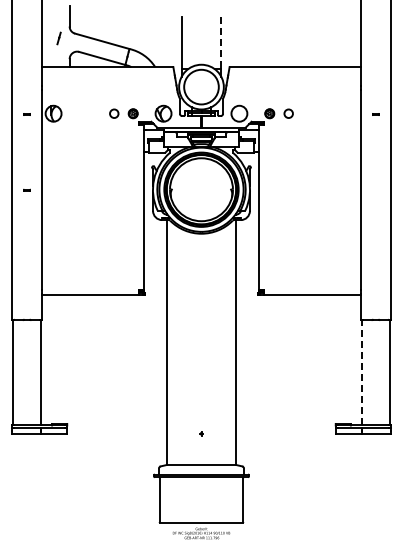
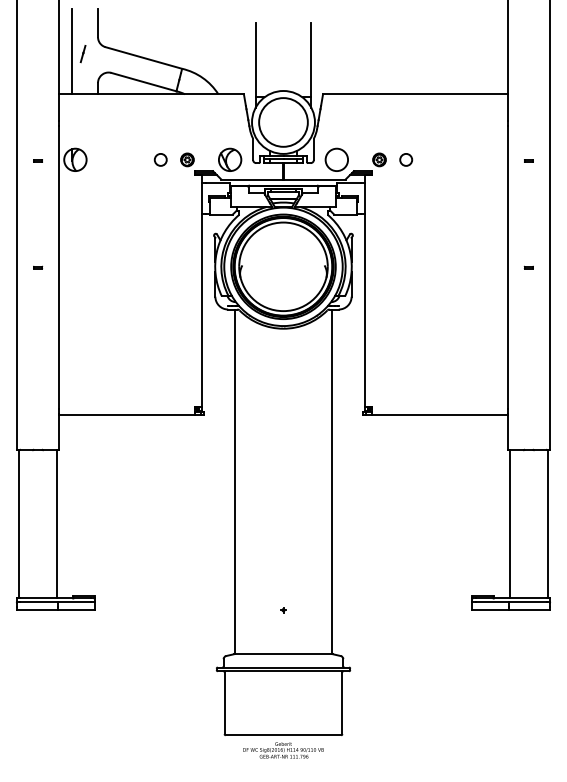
line: (51, 36) -> (72, 51), added
line: (221, 43) -> (311, 61), dashed -> solid
part: (375, 189) -> (528, 266), added
line: (362, 372) -> (510, 523), dashed -> solid

